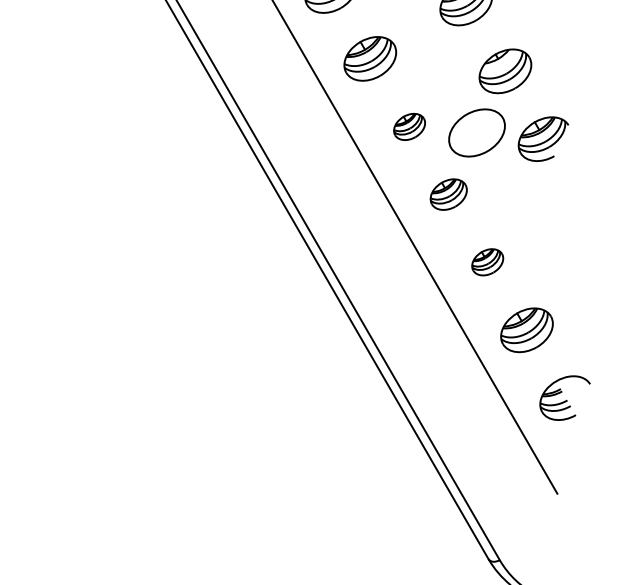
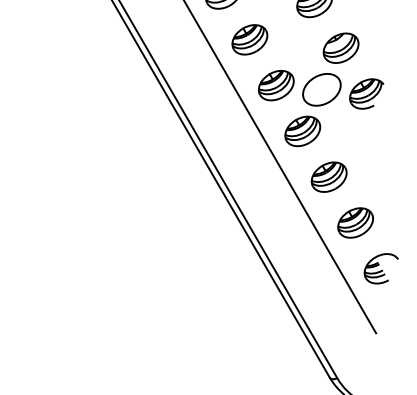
part: (409, 126) -> (276, 85), size x1.67
part: (448, 194) -> (302, 131), size x1.43
part: (486, 261) -> (328, 176), size x1.67

